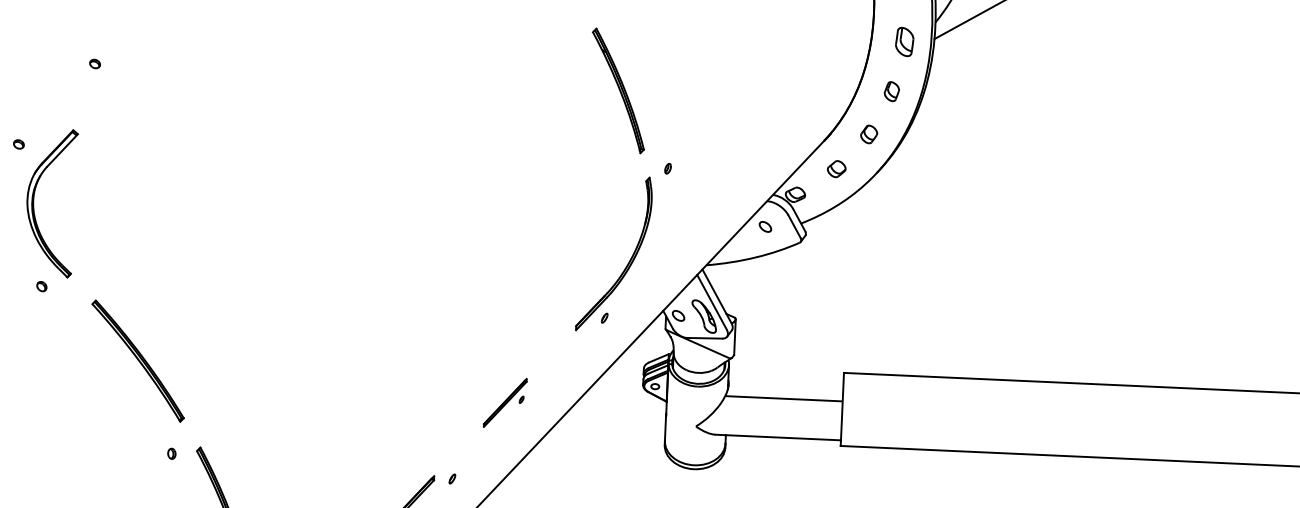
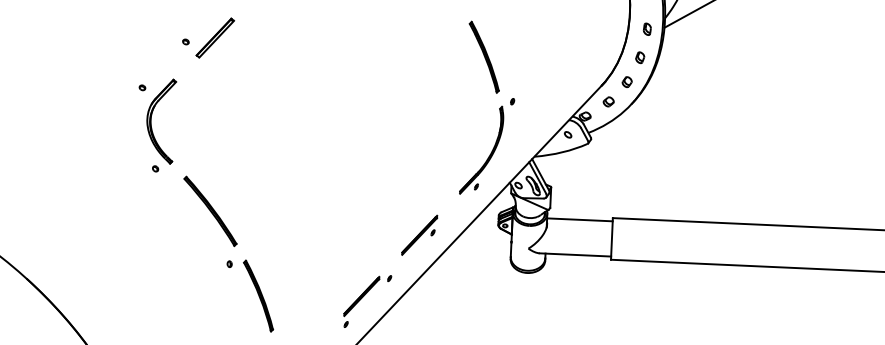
part: (902, 40) -> (646, 28), size x0.71
part: (146, 56) -> (215, 37), added
line: (783, 398) -> (579, 219), moved
part: (504, 401) -> (419, 234), size x1.43

